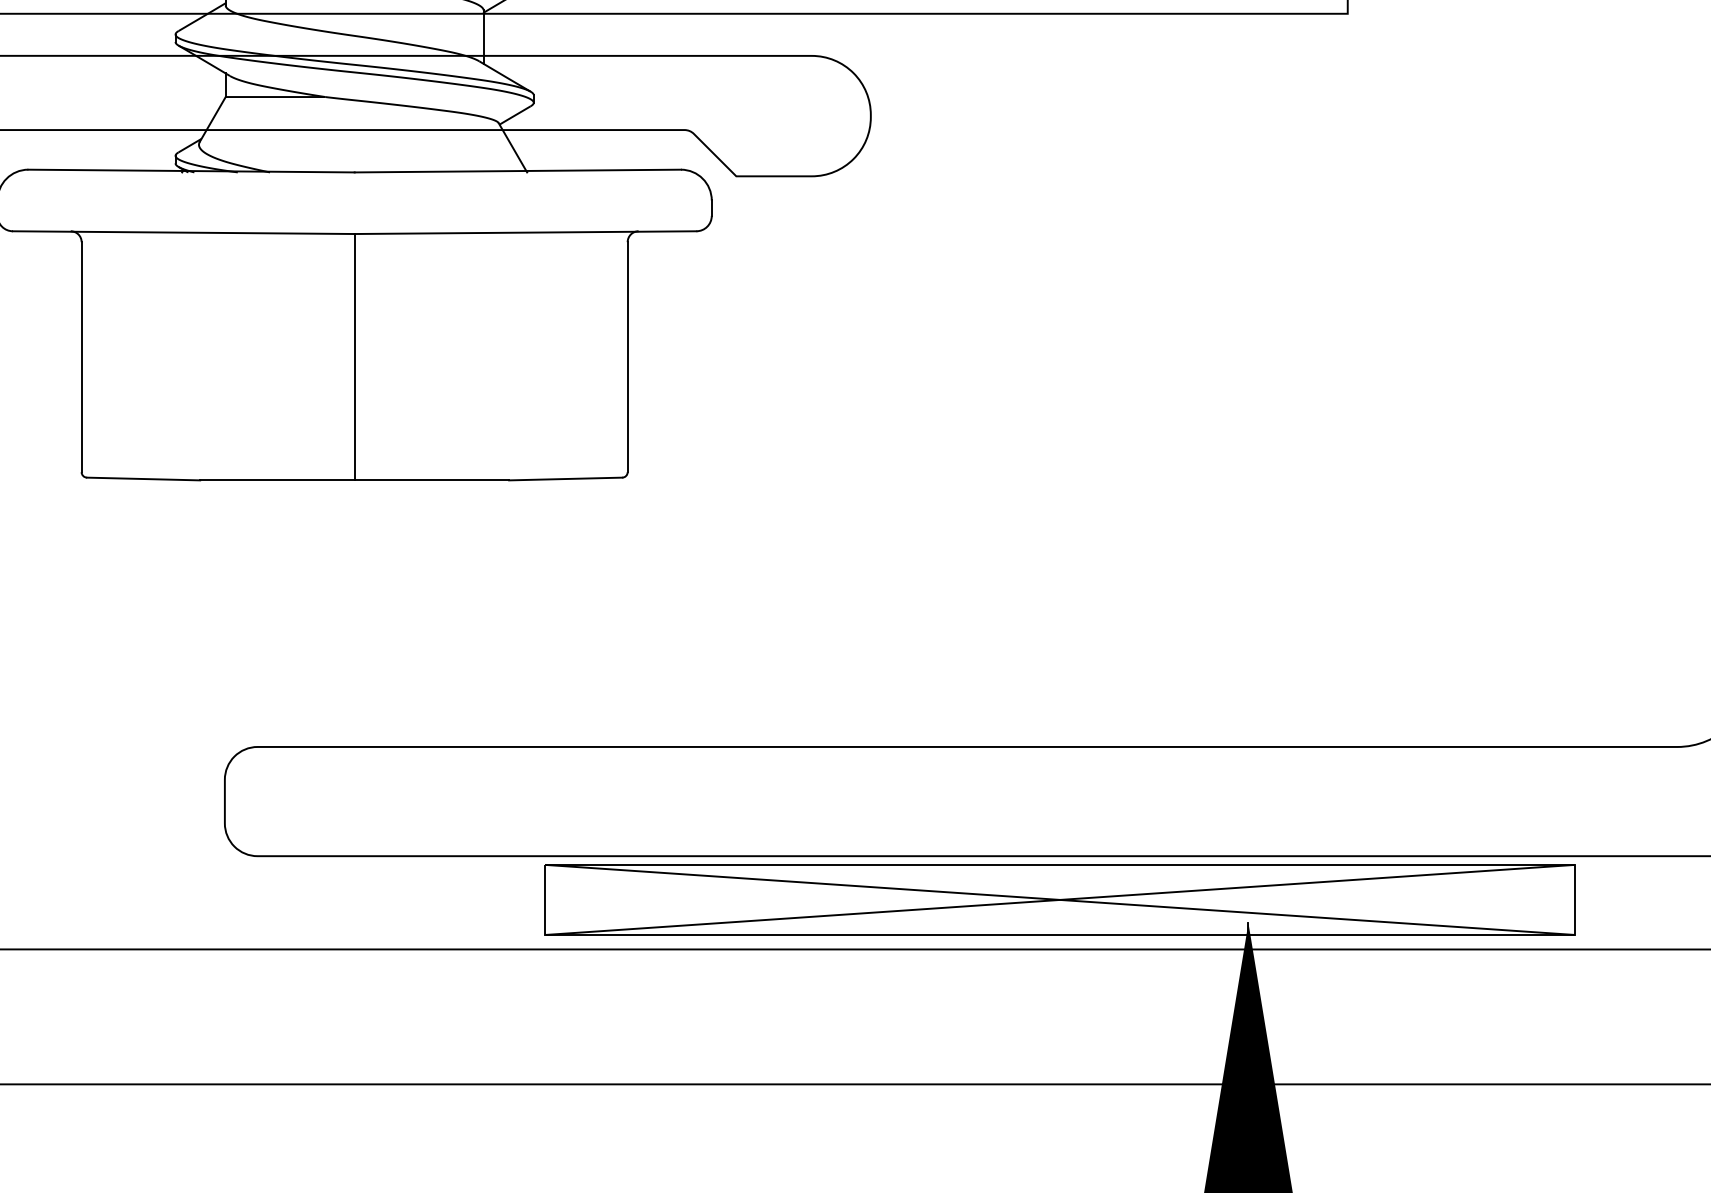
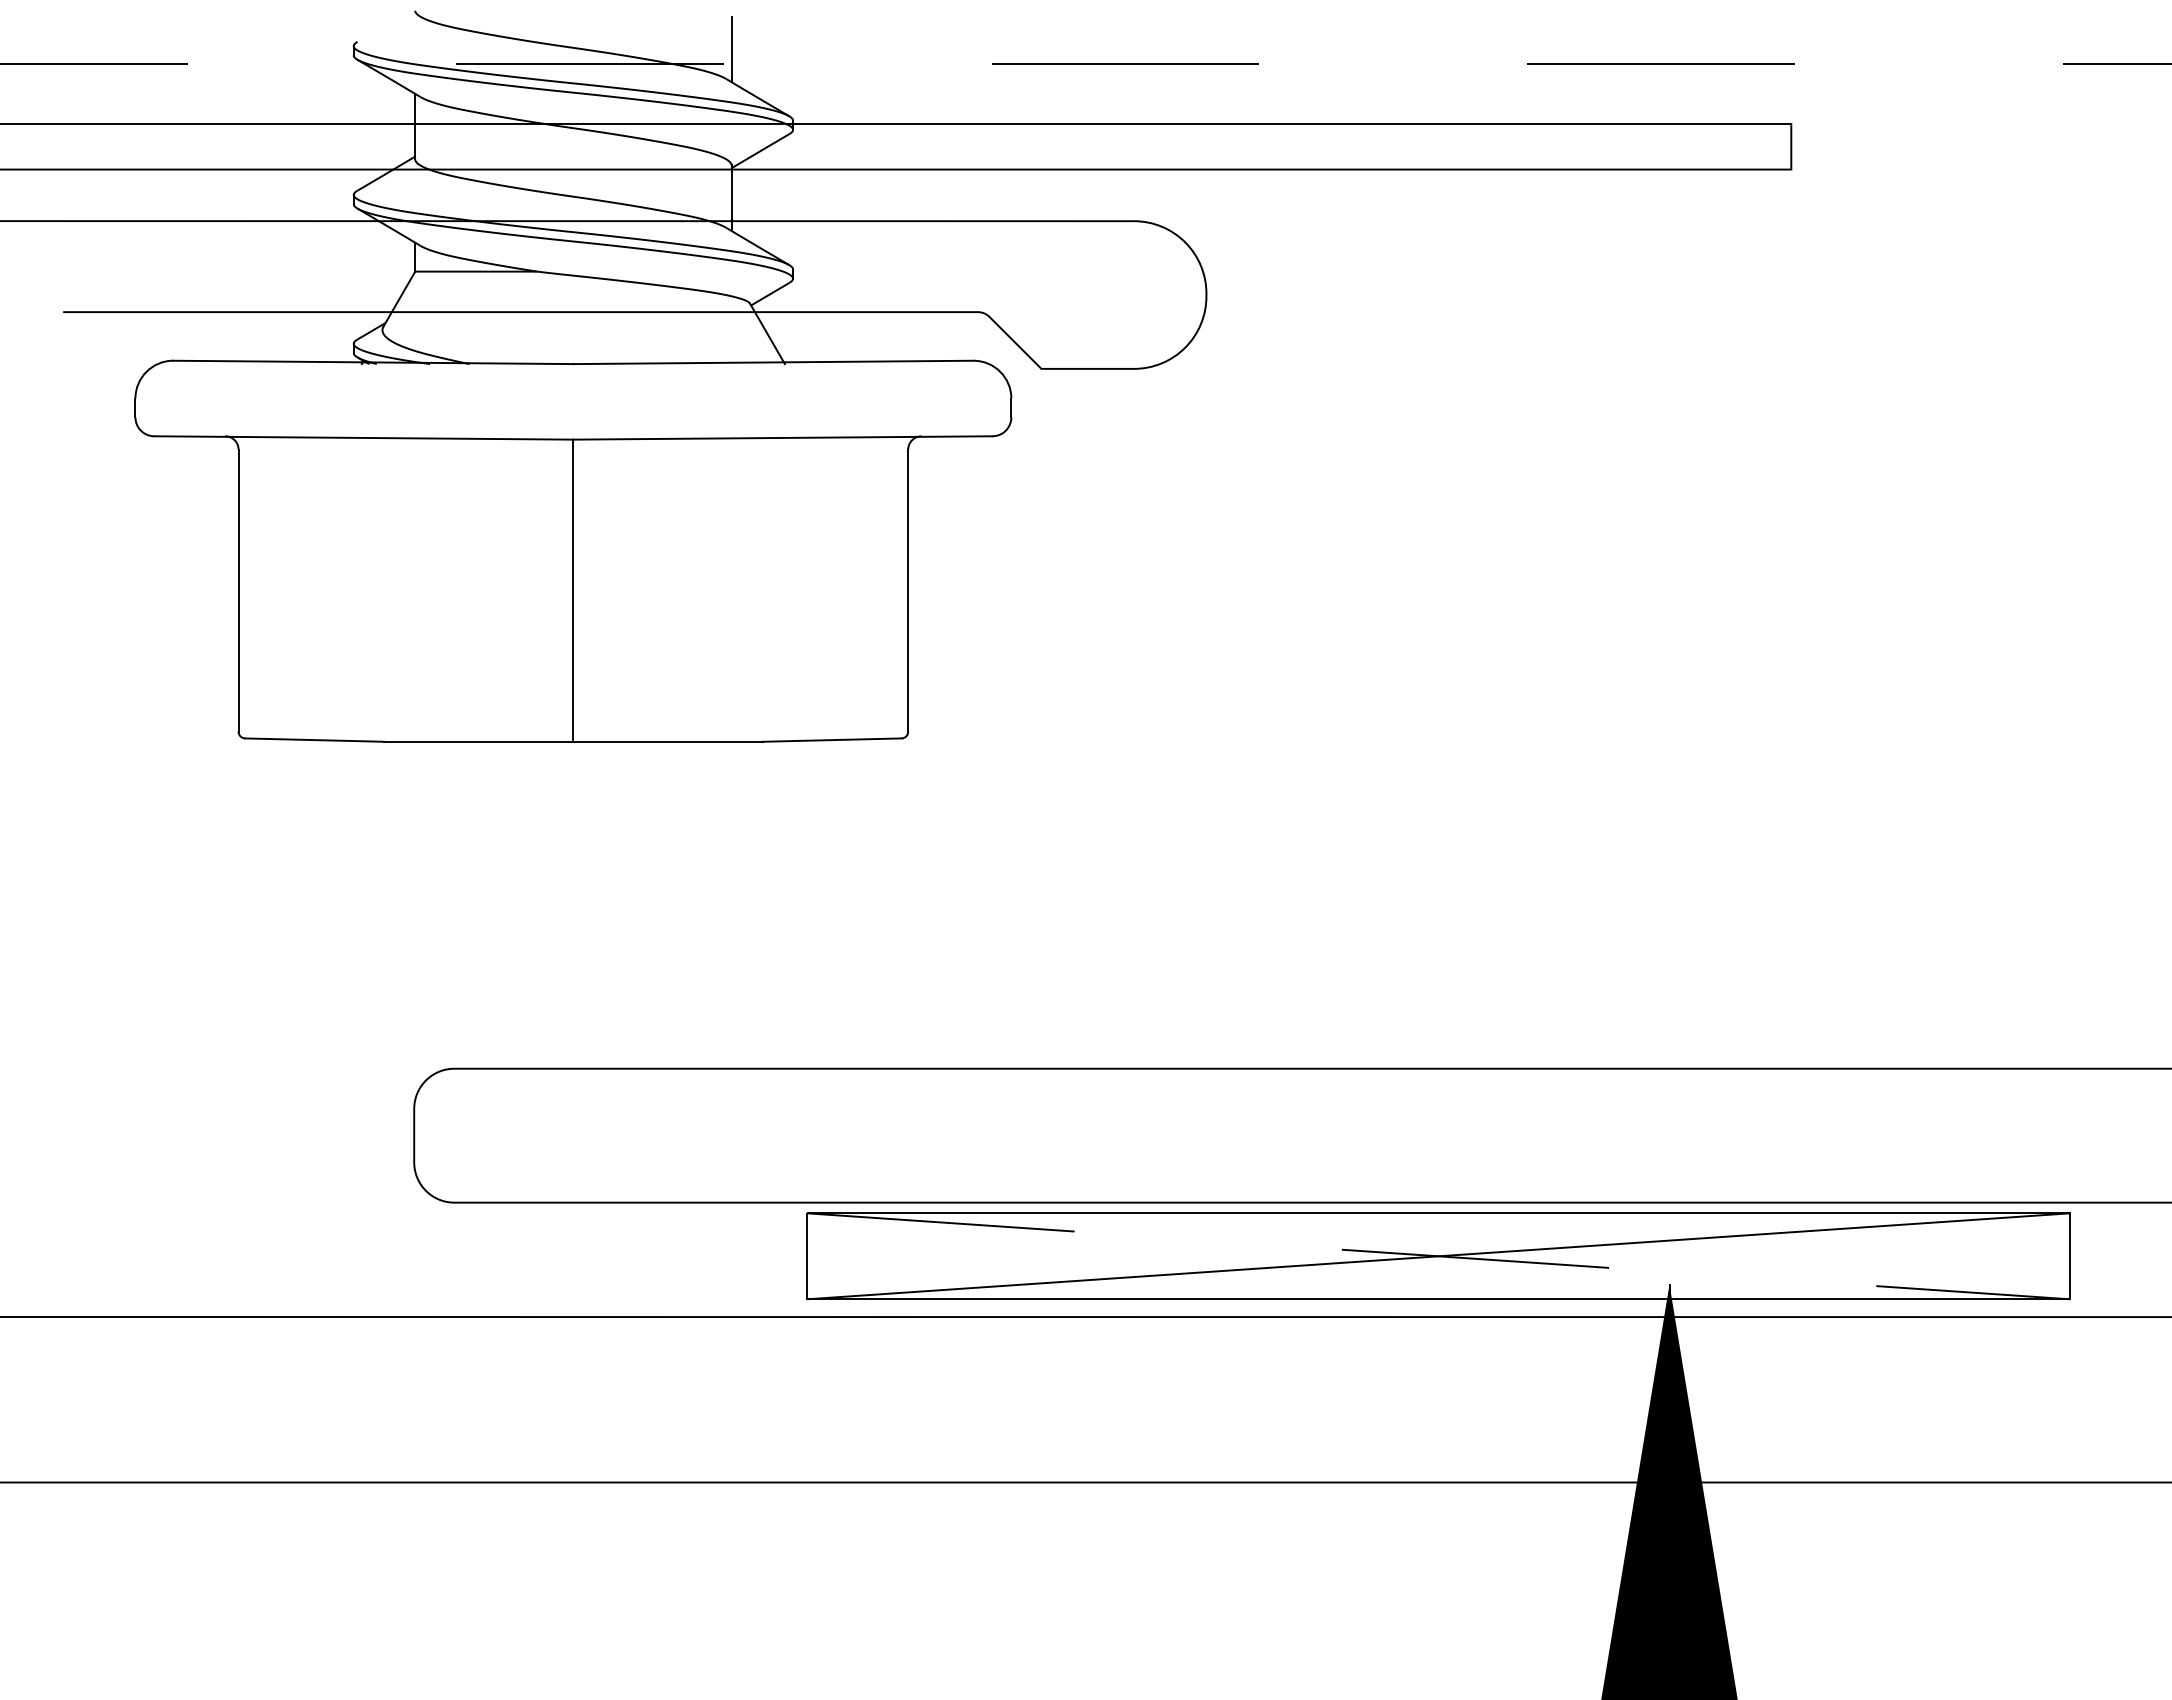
line: (1060, 900) -> (1438, 1256), solid -> dashed

